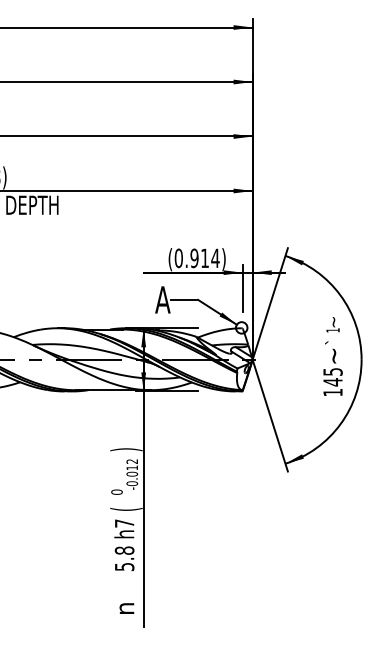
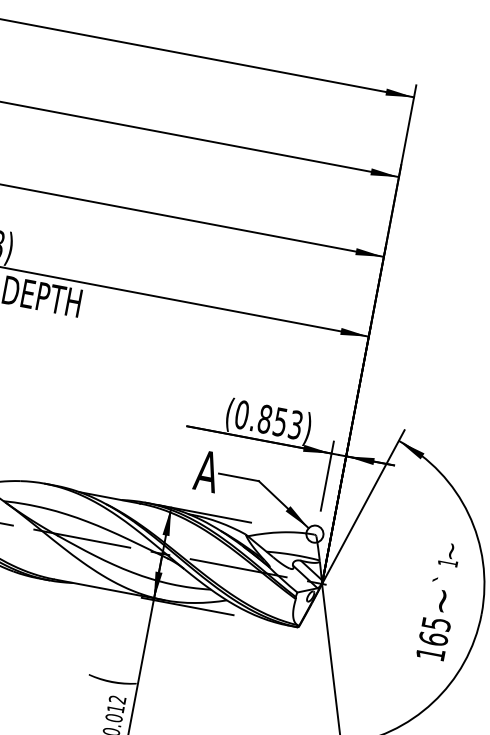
text: (204, 258) -> (279, 422), (0.914) -> (0.853)
text: (332, 382) -> (432, 639), 145 -> 165
text: (126, 449) -> (112, 680), ) -> (

